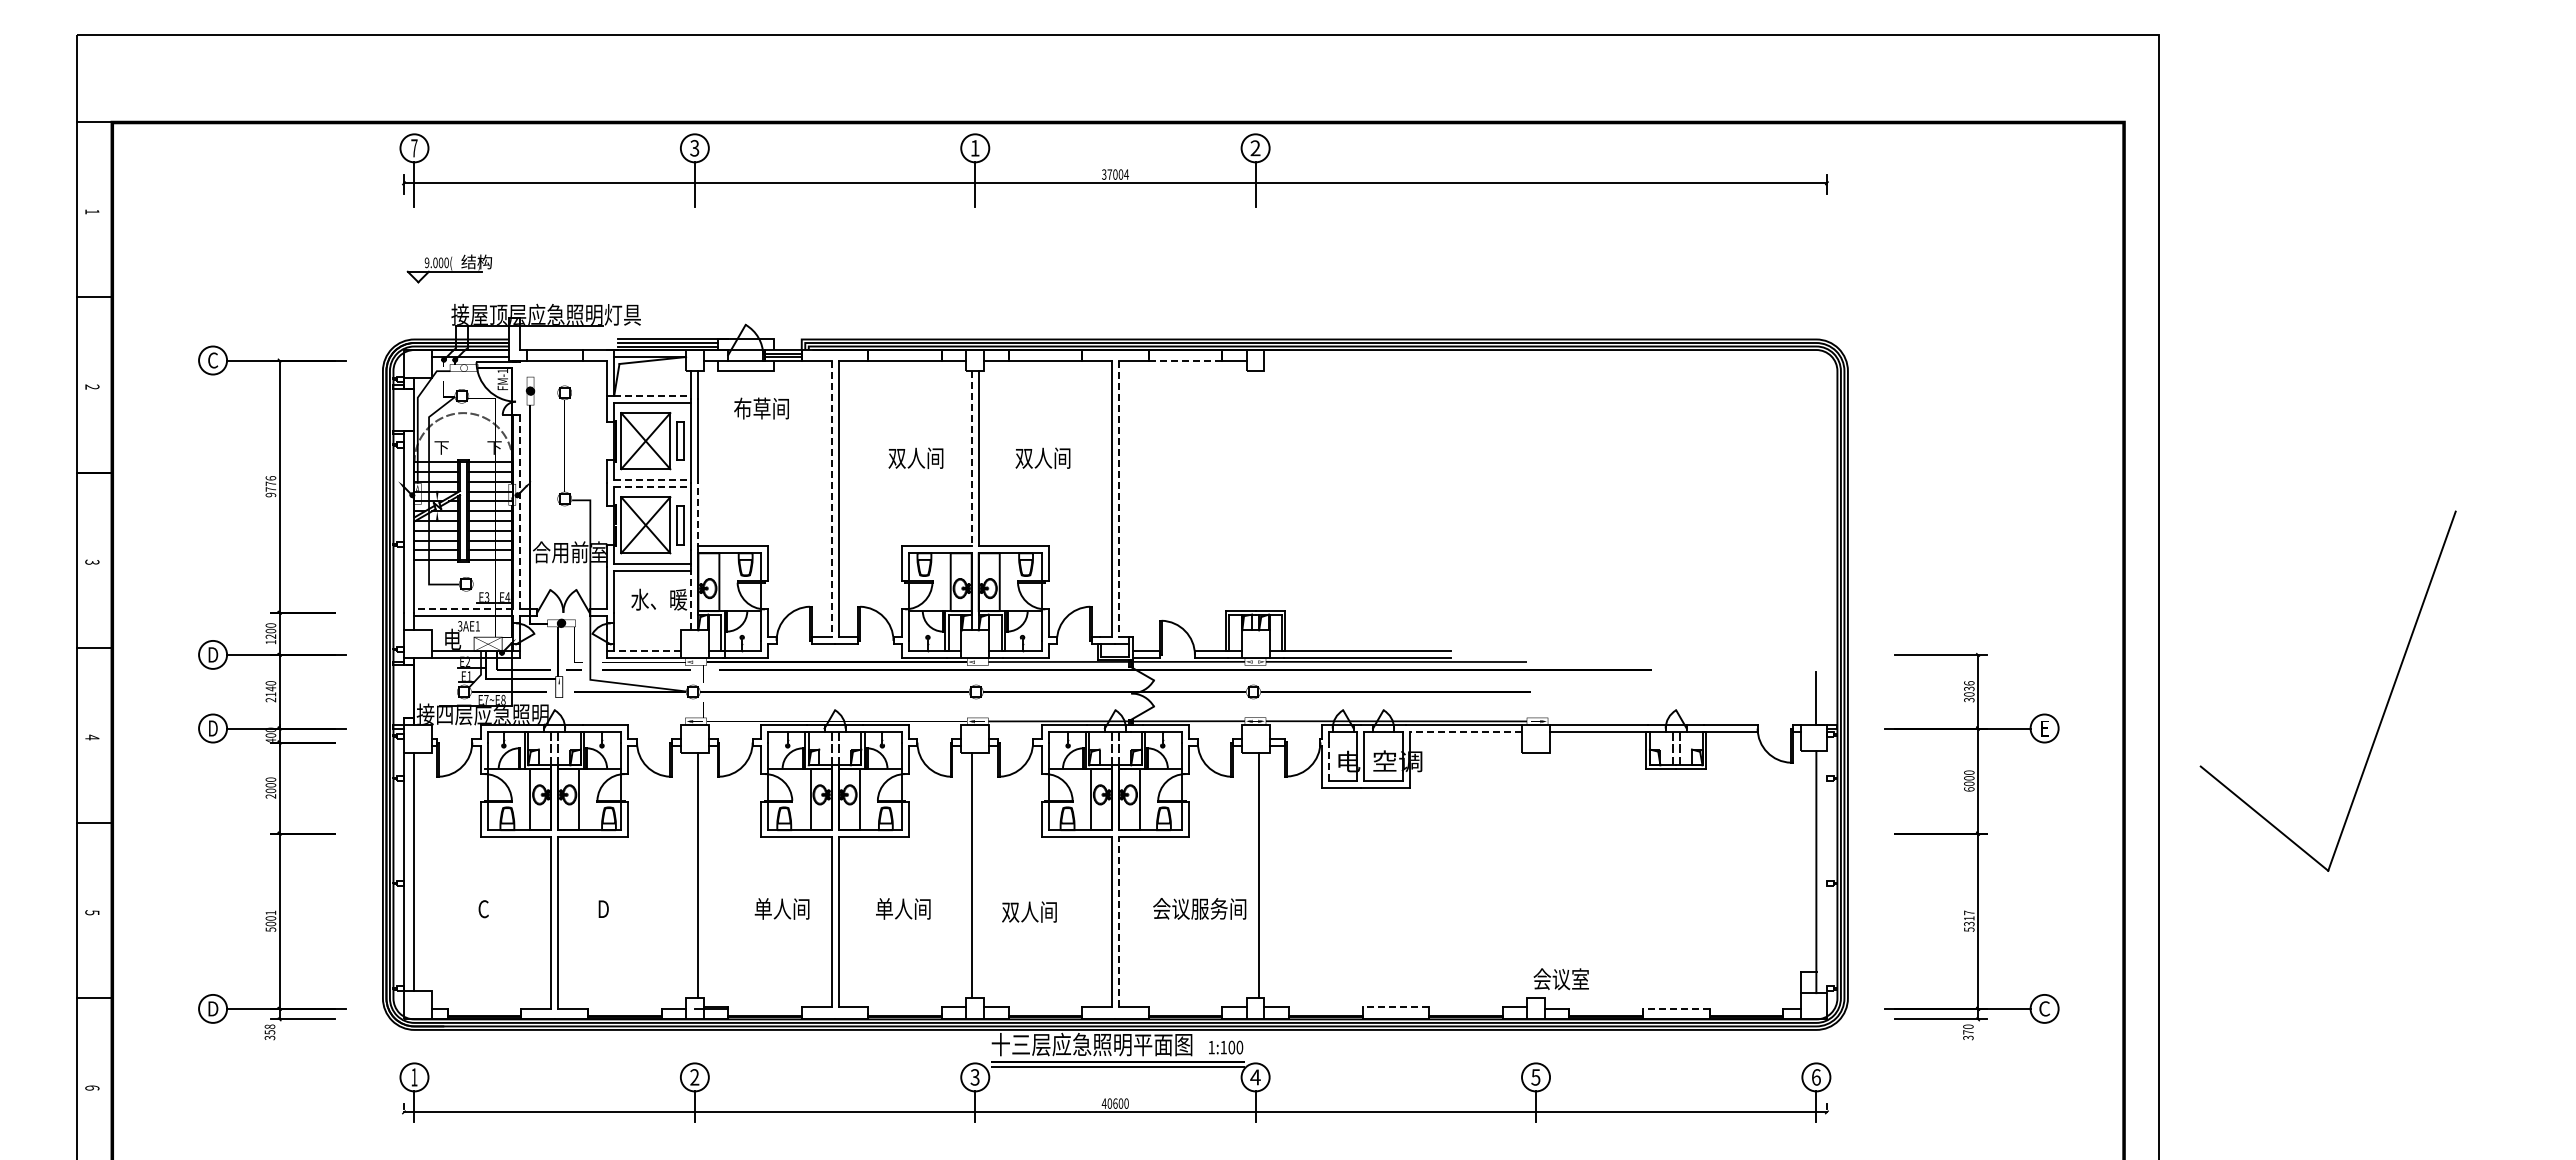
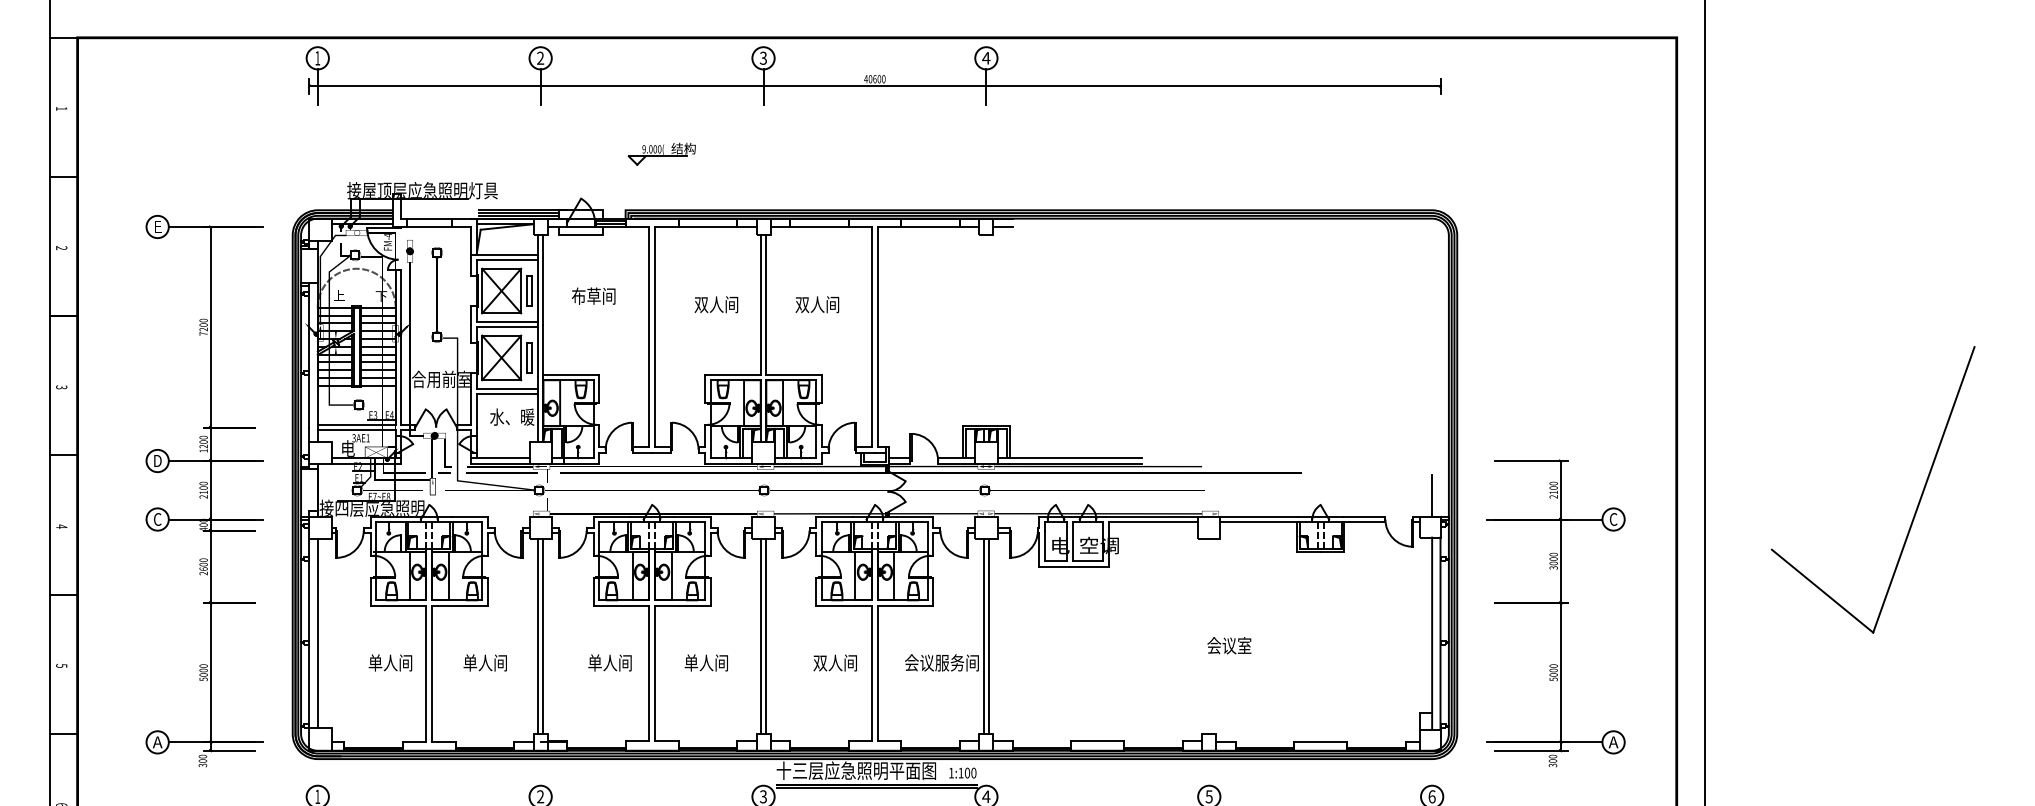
text: (414, 148) -> (317, 58), 7 -> 1
text: (694, 148) -> (540, 58), 3 -> 2
text: (974, 148) -> (762, 58), 1 -> 3
text: (1255, 148) -> (986, 58), 2 -> 4
text: (1114, 174) -> (874, 79), 37004 -> 40600
part: (448, 268) -> (661, 153), moved
text: (213, 360) -> (158, 226), C -> E
line: (1185, 360) -> (930, 226), dashed -> solid
line: (1276, 360) -> (1003, 226), added
text: (502, 371) -> (387, 235), FM-1 -> FM-4
line: (652, 395) -> (506, 254), dashed -> solid
text: (761, 408) -> (593, 296), moved
text: (441, 447) -> (339, 296), 下 -> 上
line: (971, 458) -> (760, 304), dashed -> solid
line: (652, 479) -> (506, 321), dashed -> solid
text: (270, 486) -> (203, 327), 9776 -> 7200
line: (652, 486) -> (506, 327), dashed -> solid
line: (831, 499) -> (649, 337), dashed -> solid
line: (1118, 499) -> (877, 337), dashed -> solid
line: (519, 511) -> (401, 347), dashed -> solid
line: (698, 515) -> (543, 350), dashed -> solid
line: (691, 598) -> (537, 416), dashed -> solid
line: (463, 609) -> (356, 424), dashed -> solid
line: (644, 651) -> (500, 458), dashed -> solid
text: (270, 688) -> (203, 487), 2140 -> 2100
text: (1969, 691) -> (1553, 490), 3036 -> 2100
part: (2384, 708) -> (1917, 503), moved
text: (212, 728) -> (157, 519), D -> C
text: (2044, 728) -> (1613, 519), E -> C
line: (1465, 732) -> (1153, 522), dashed -> solid
line: (1329, 761) -> (1045, 545), dashed -> solid
text: (1969, 789) -> (1553, 567), 6000 -> 3000
text: (270, 790) -> (203, 568), 2000 -> 2600
line: (1826, 872) -> (1440, 633), added
line: (691, 875) -> (537, 636), added
line: (978, 875) -> (766, 636), added
line: (1252, 875) -> (983, 636), added
text: (505, 908) -> (390, 662), C -> 单人间
text: (624, 908) -> (484, 662), D -> 单人间
text: (1029, 911) -> (835, 662), moved
text: (270, 912) -> (203, 665), 5001 -> 5000
text: (1969, 918) -> (1553, 670), 5317 -> 5000
line: (1118, 922) -> (877, 673), dashed -> solid
text: (1560, 979) -> (1228, 645), moved
line: (1395, 1007) -> (1097, 741), dashed -> solid
text: (213, 1008) -> (158, 742), D -> A
line: (1675, 1008) -> (1320, 742), dashed -> solid
text: (2044, 1008) -> (1613, 742), C -> A
text: (269, 1029) -> (202, 758), 358 -> 300
text: (1968, 1032) -> (1553, 761), 370 -> 300

